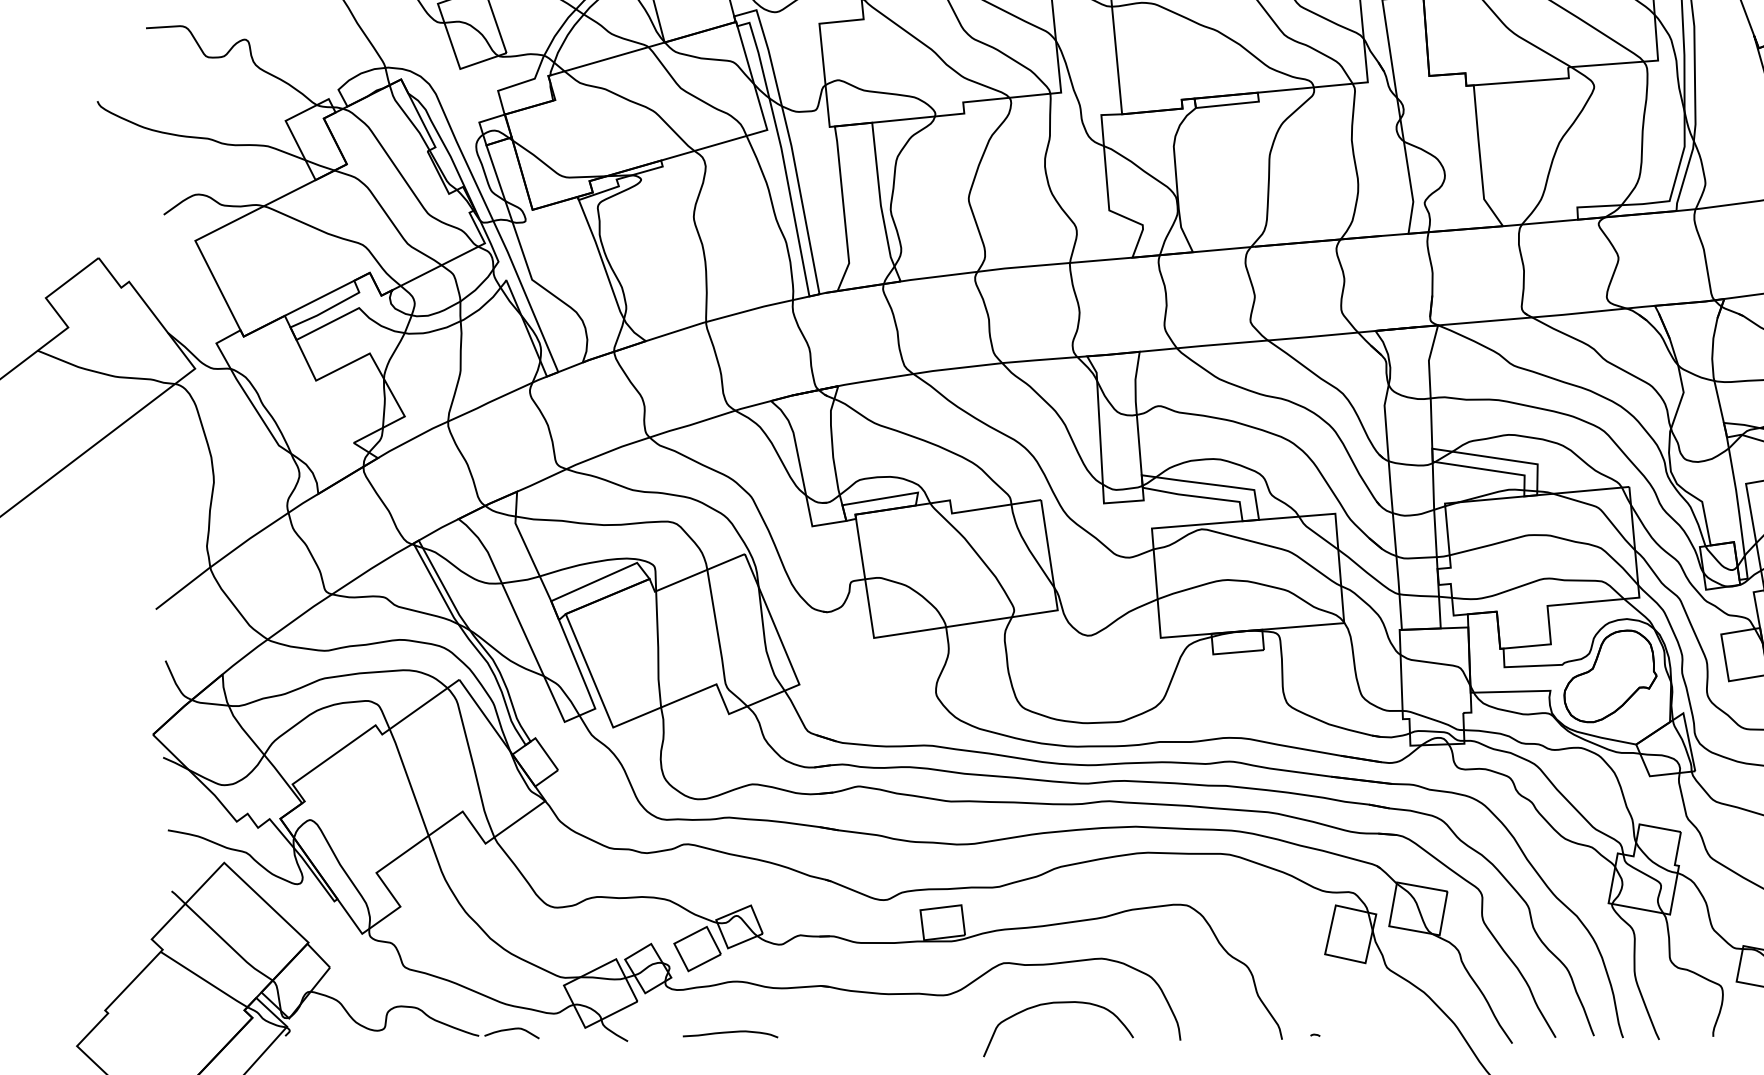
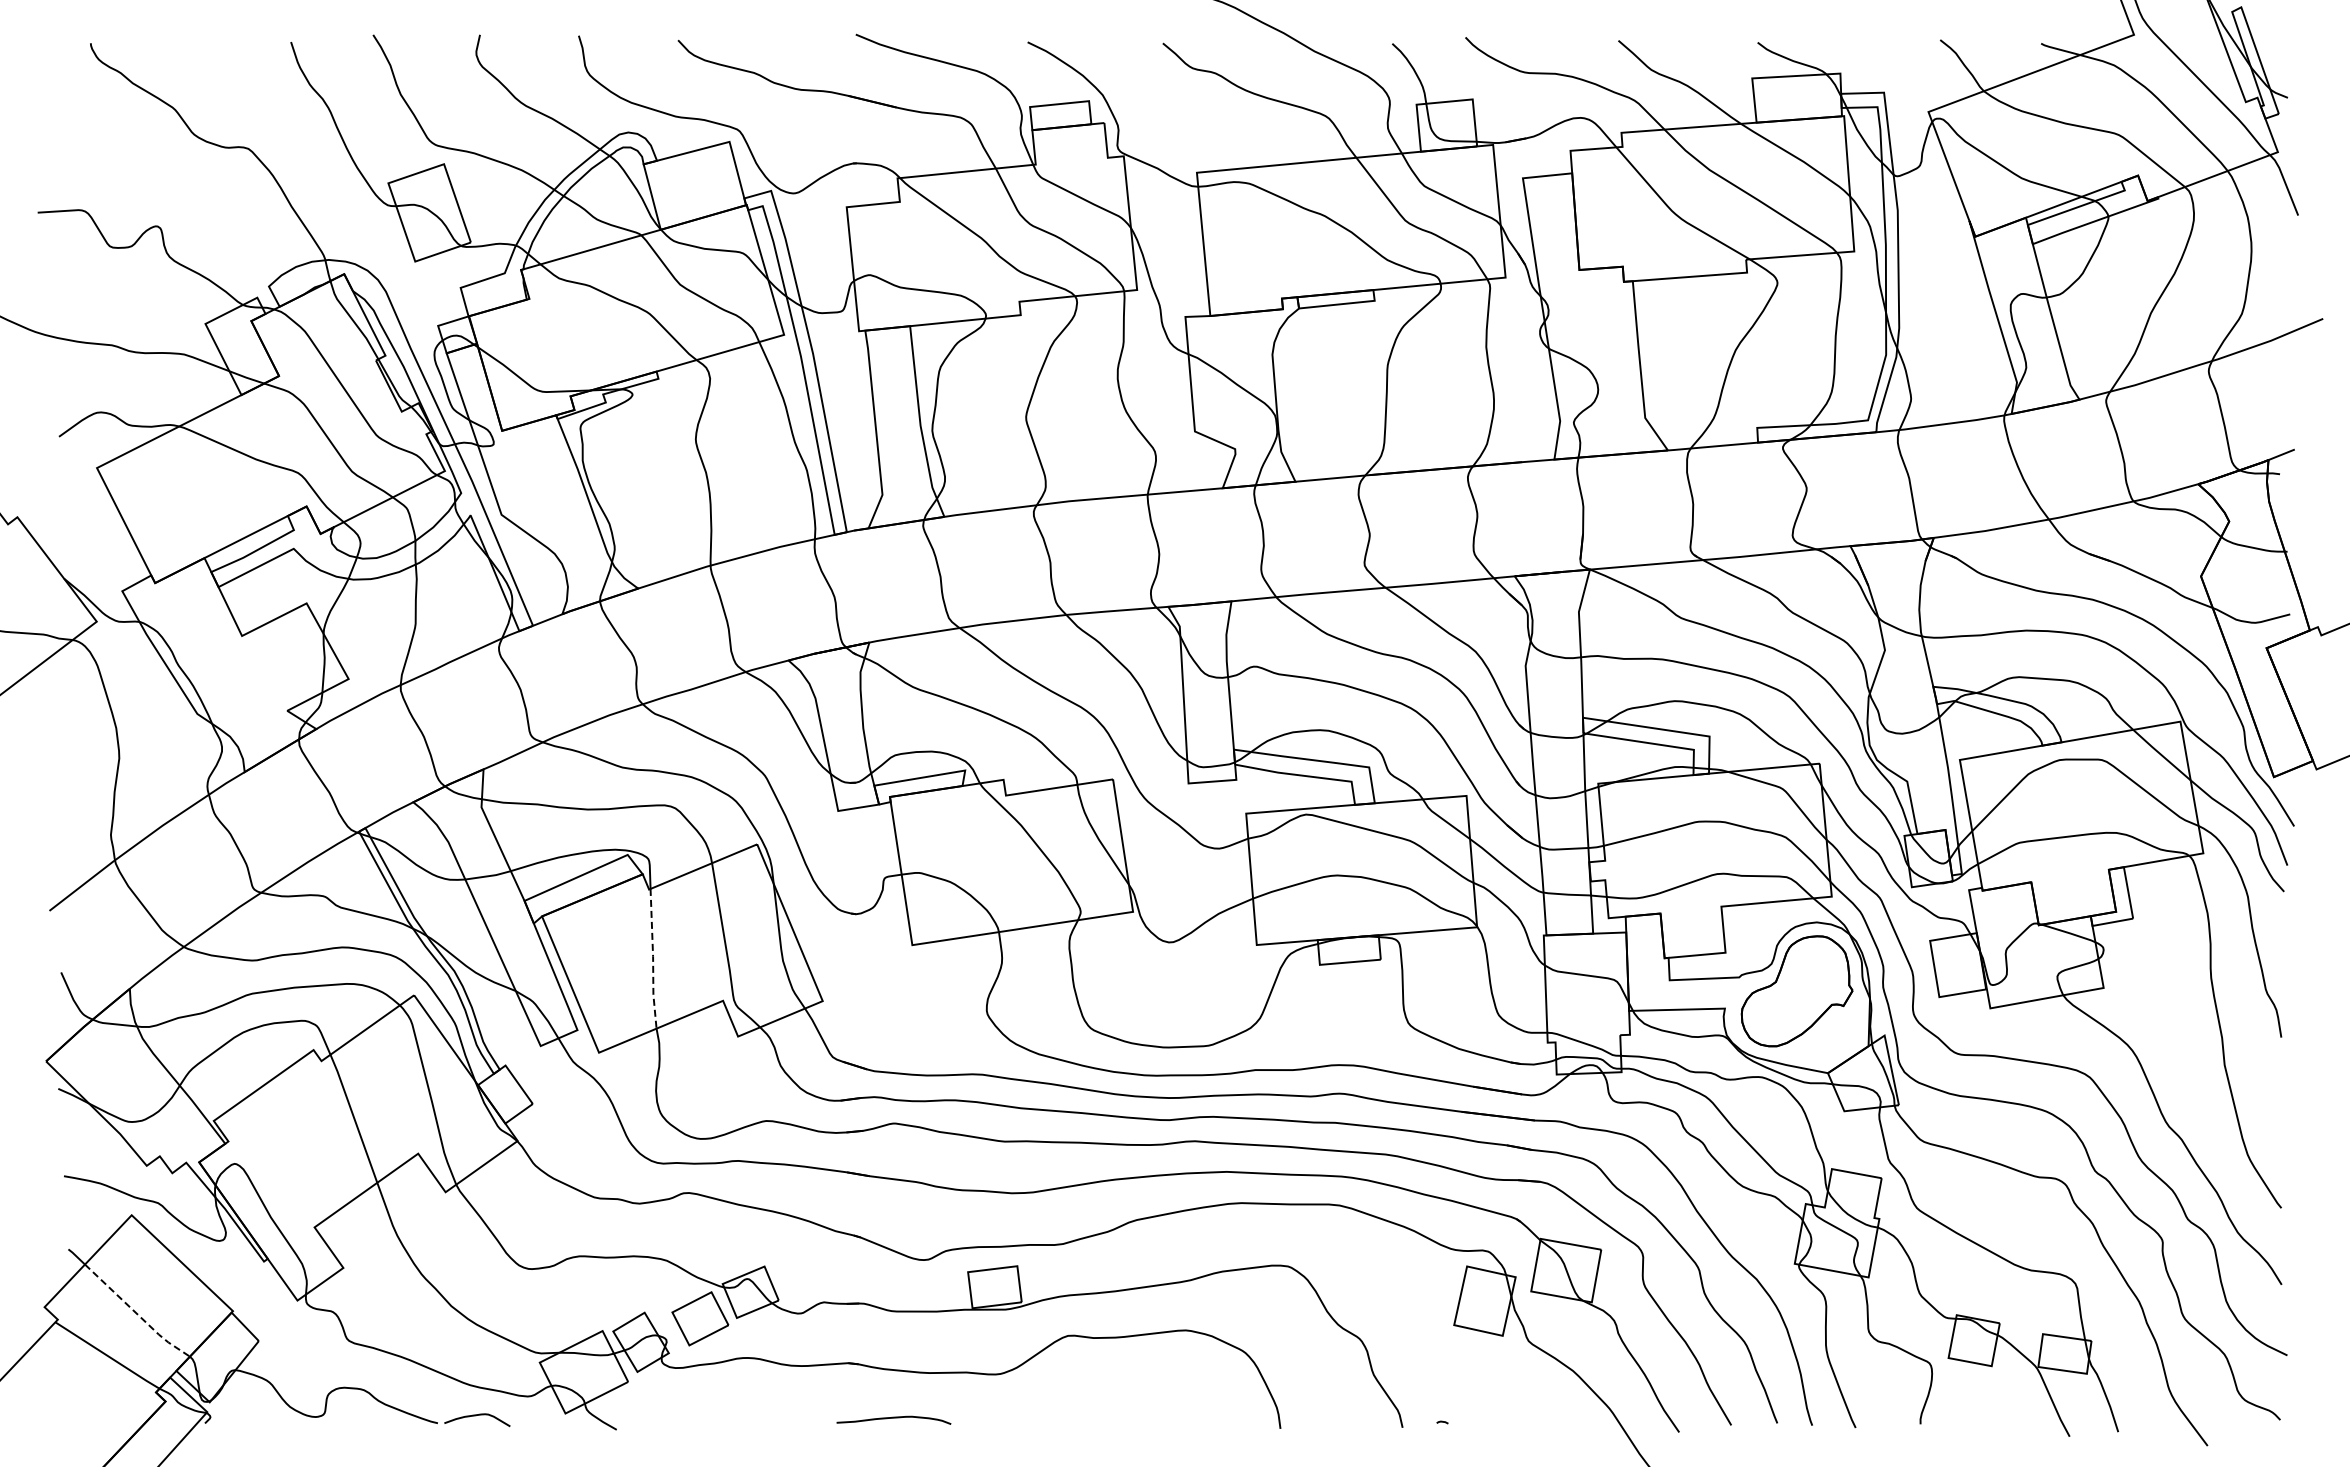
line: (658, 649) -> (653, 959), solid -> dashed
line: (229, 944) -> (137, 1313), solid -> dashed
curve: (1056, 1003) -> (1131, 1384), removed
curve: (730, 1032) -> (893, 1418), moved

